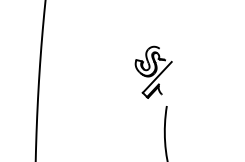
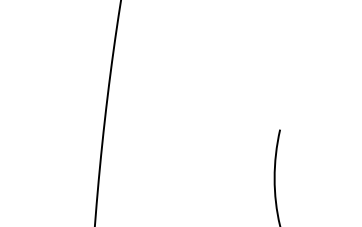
part: (153, 72) -> (265, 82), removed

